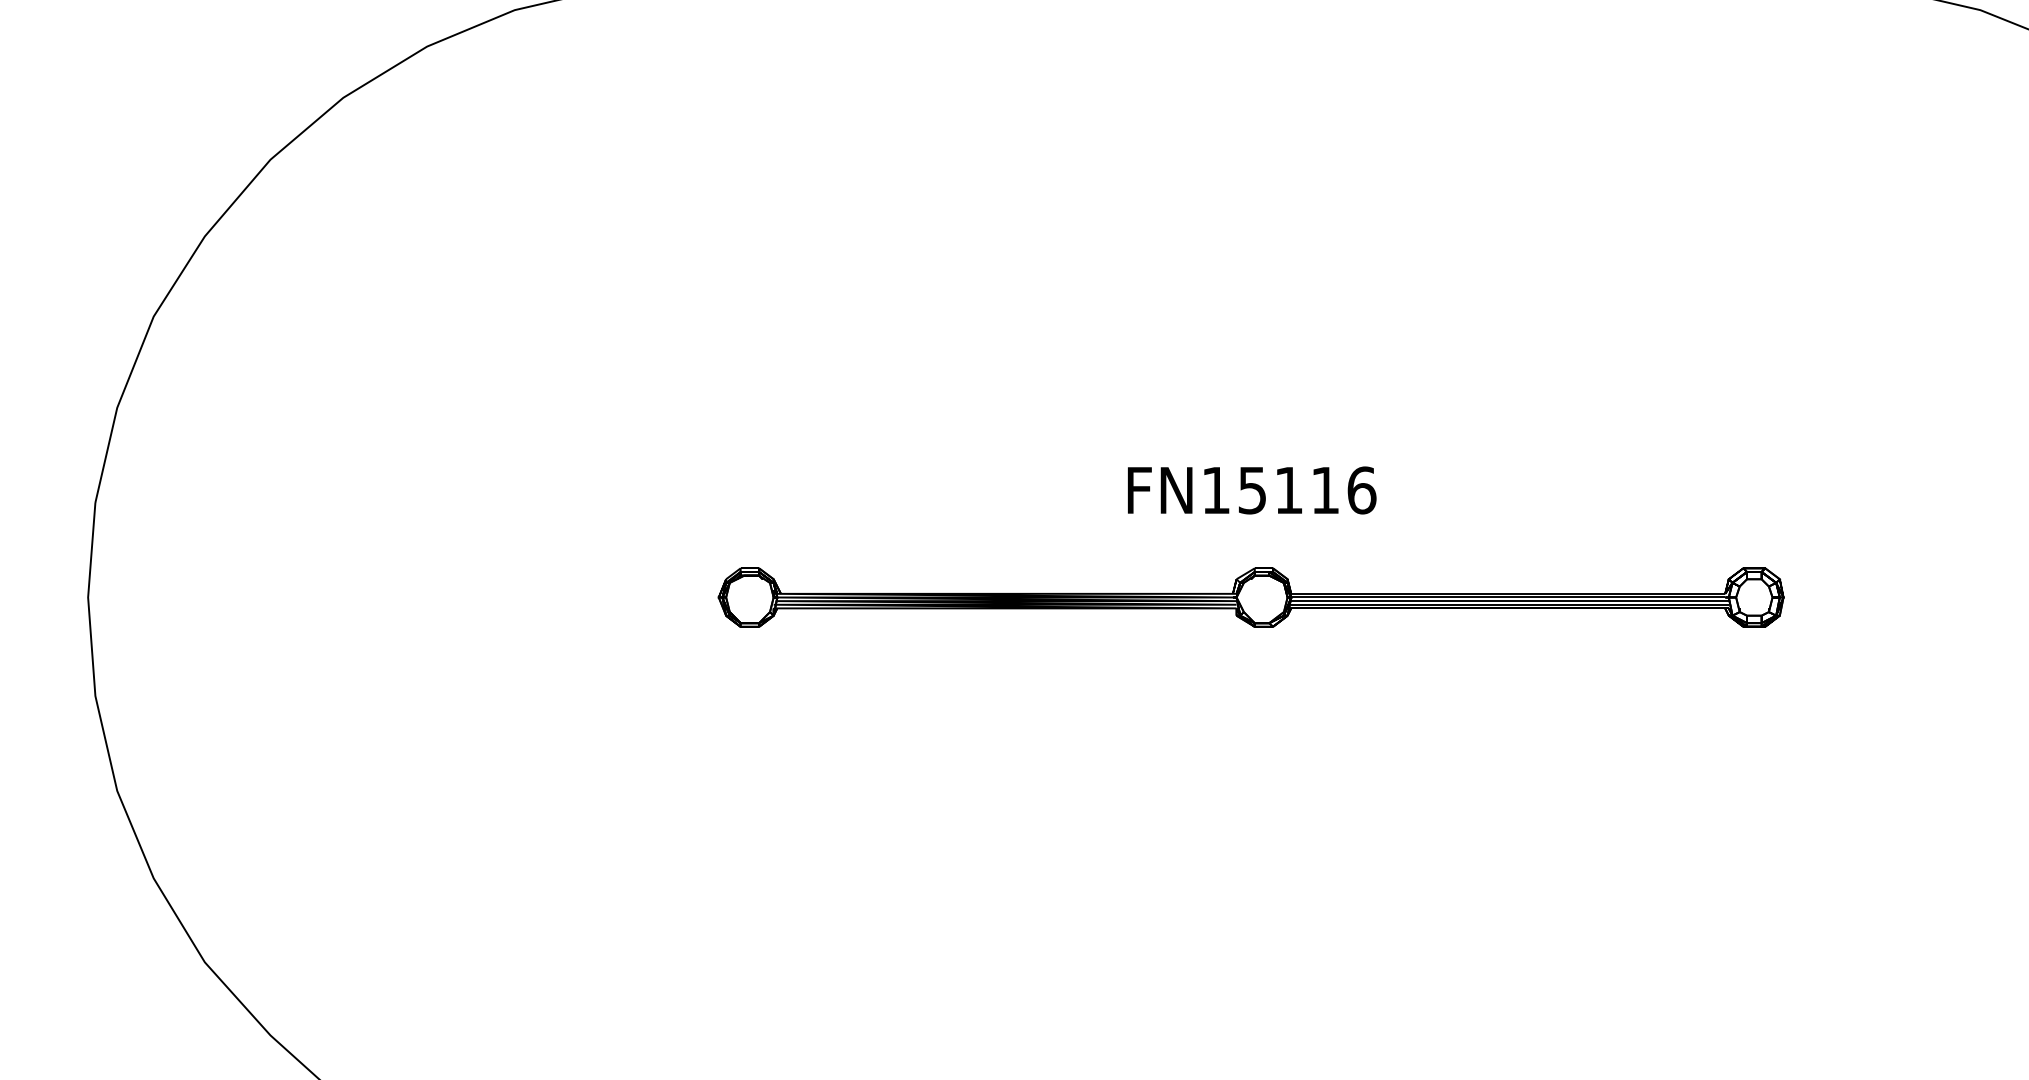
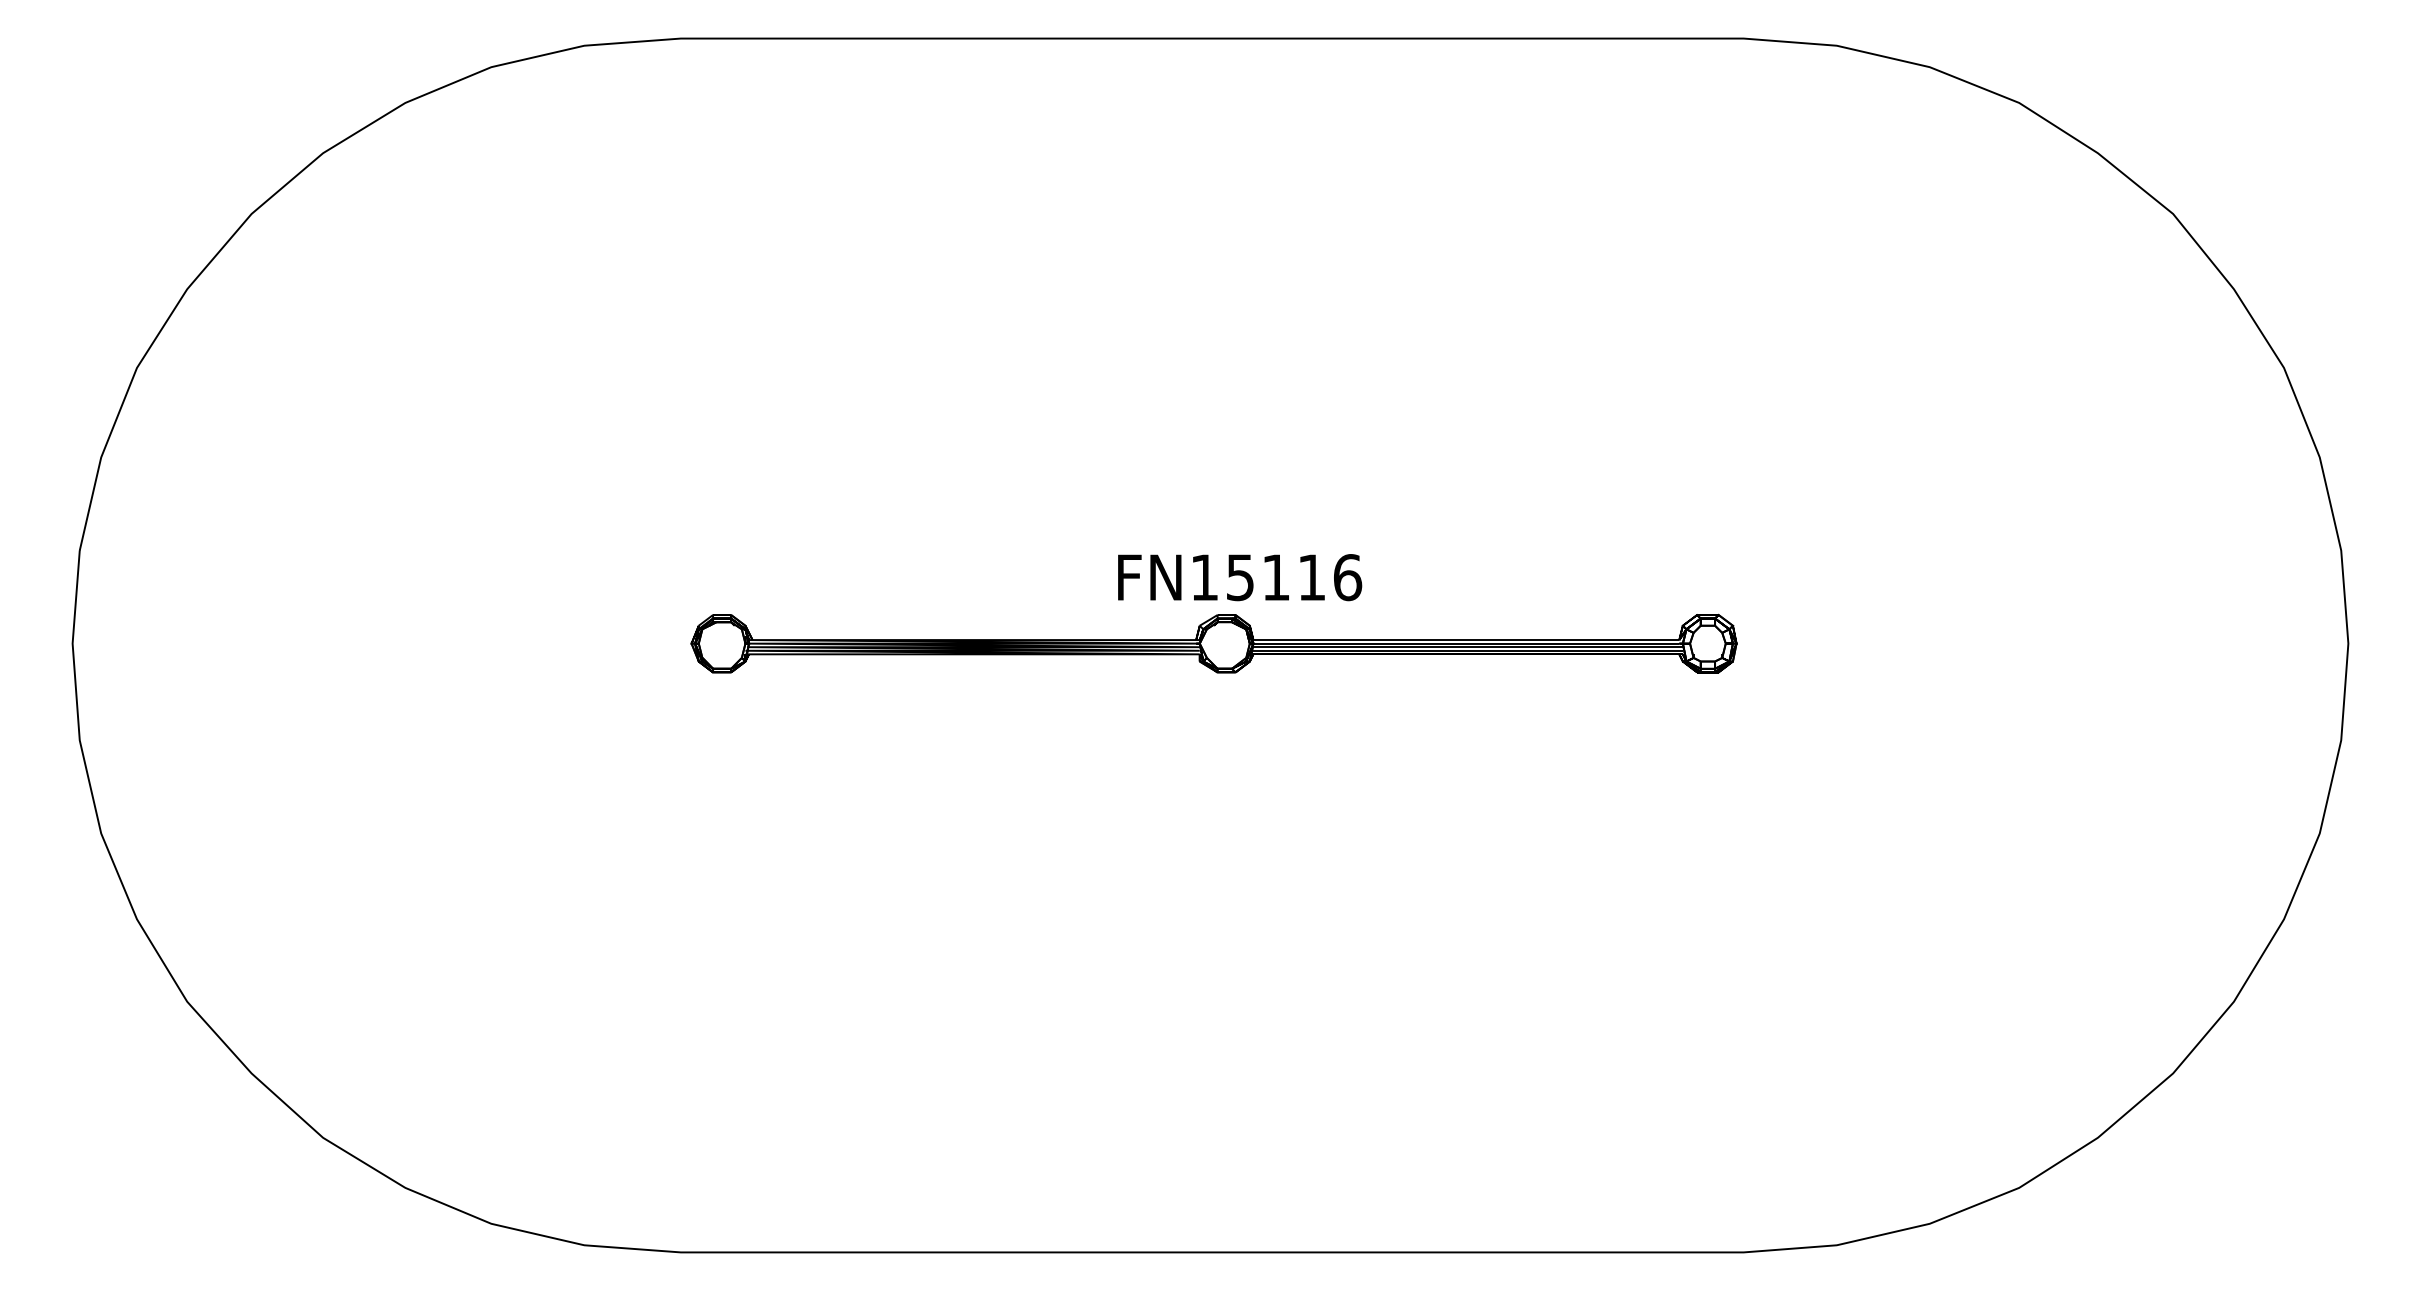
text: (1252, 490) -> (1240, 577), moved

